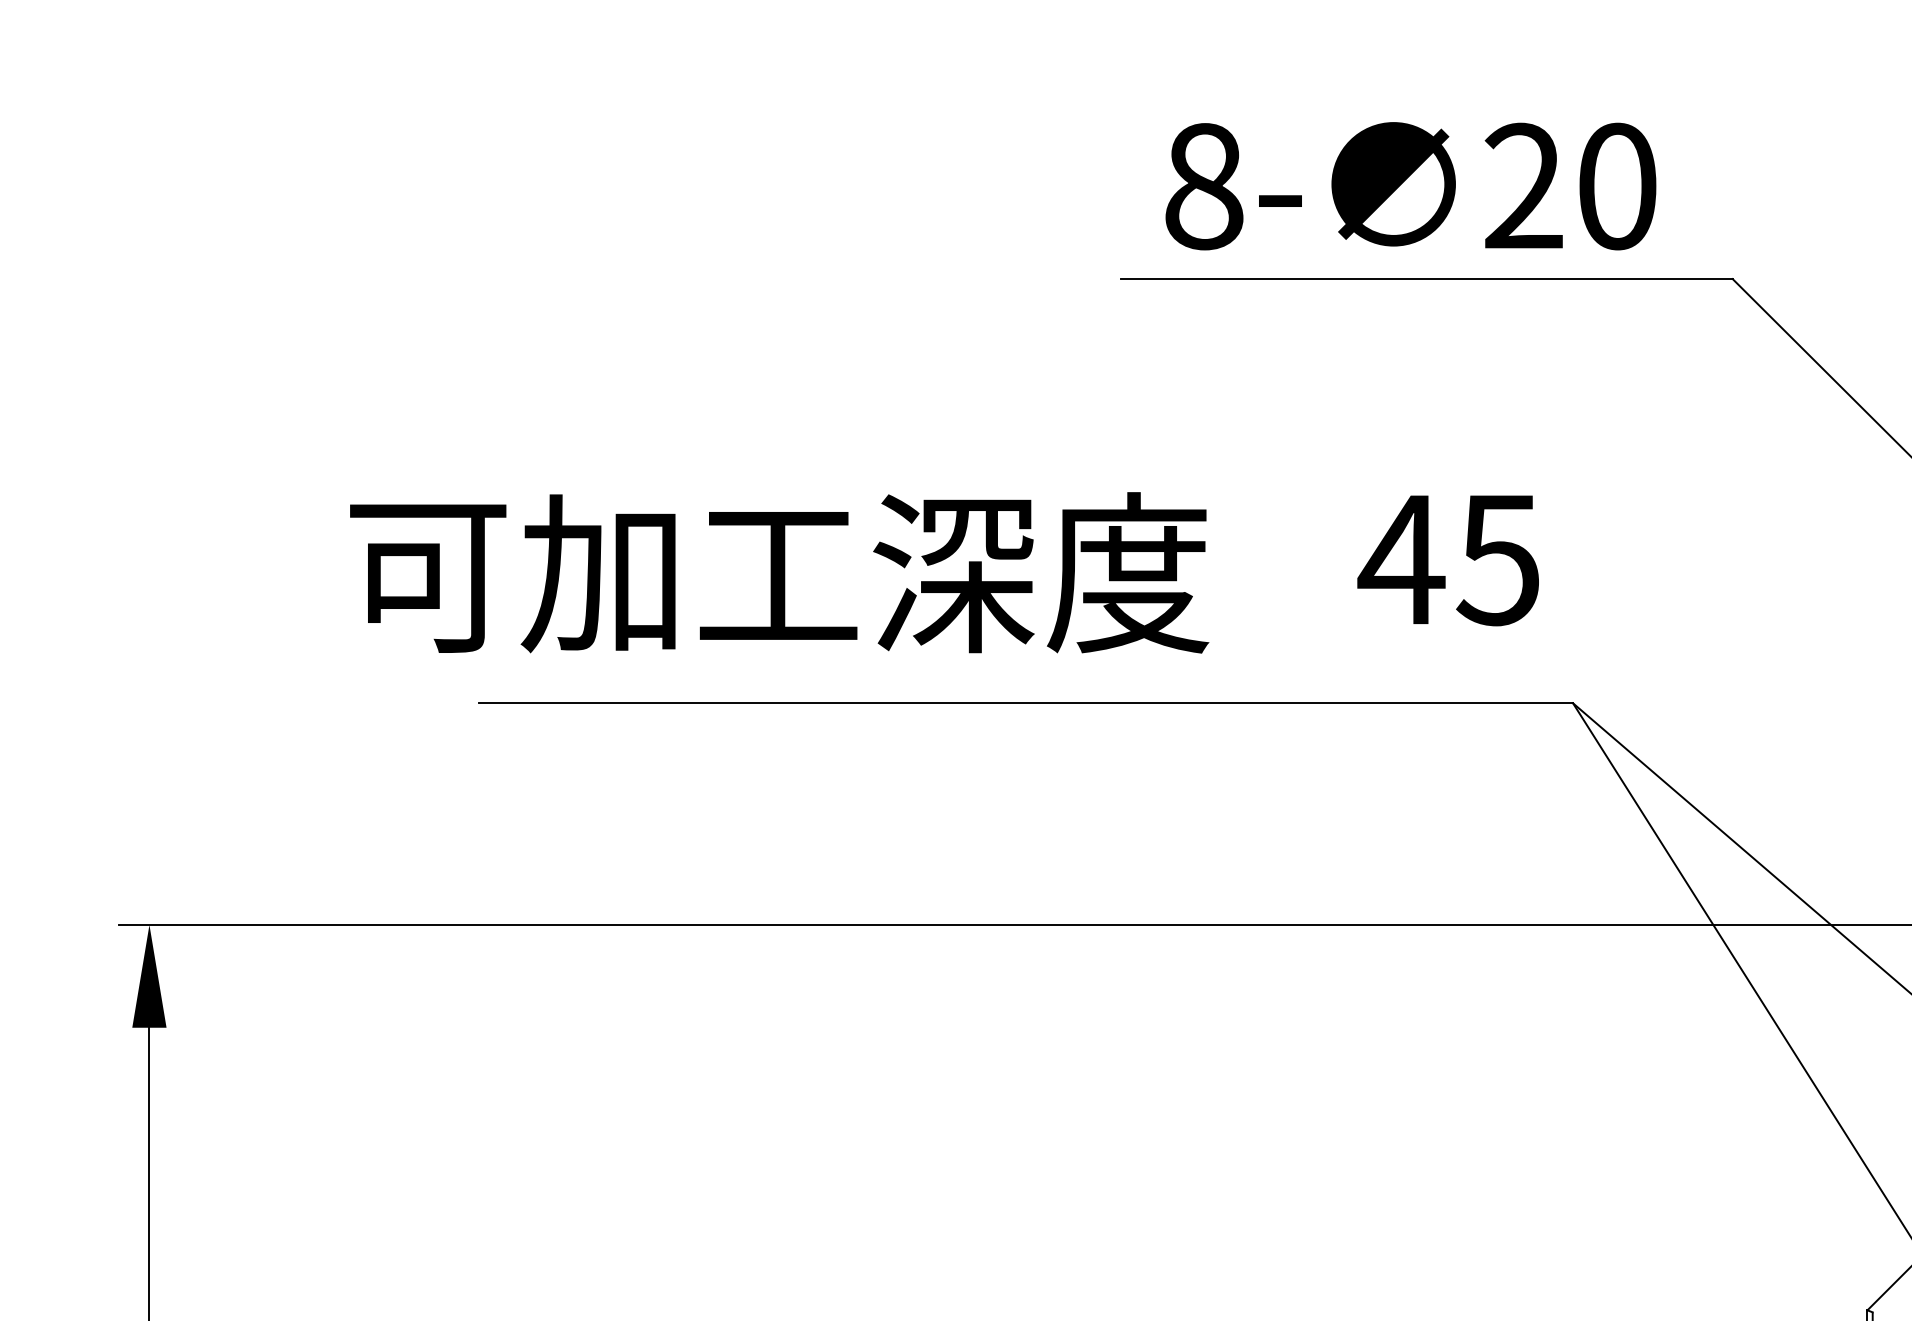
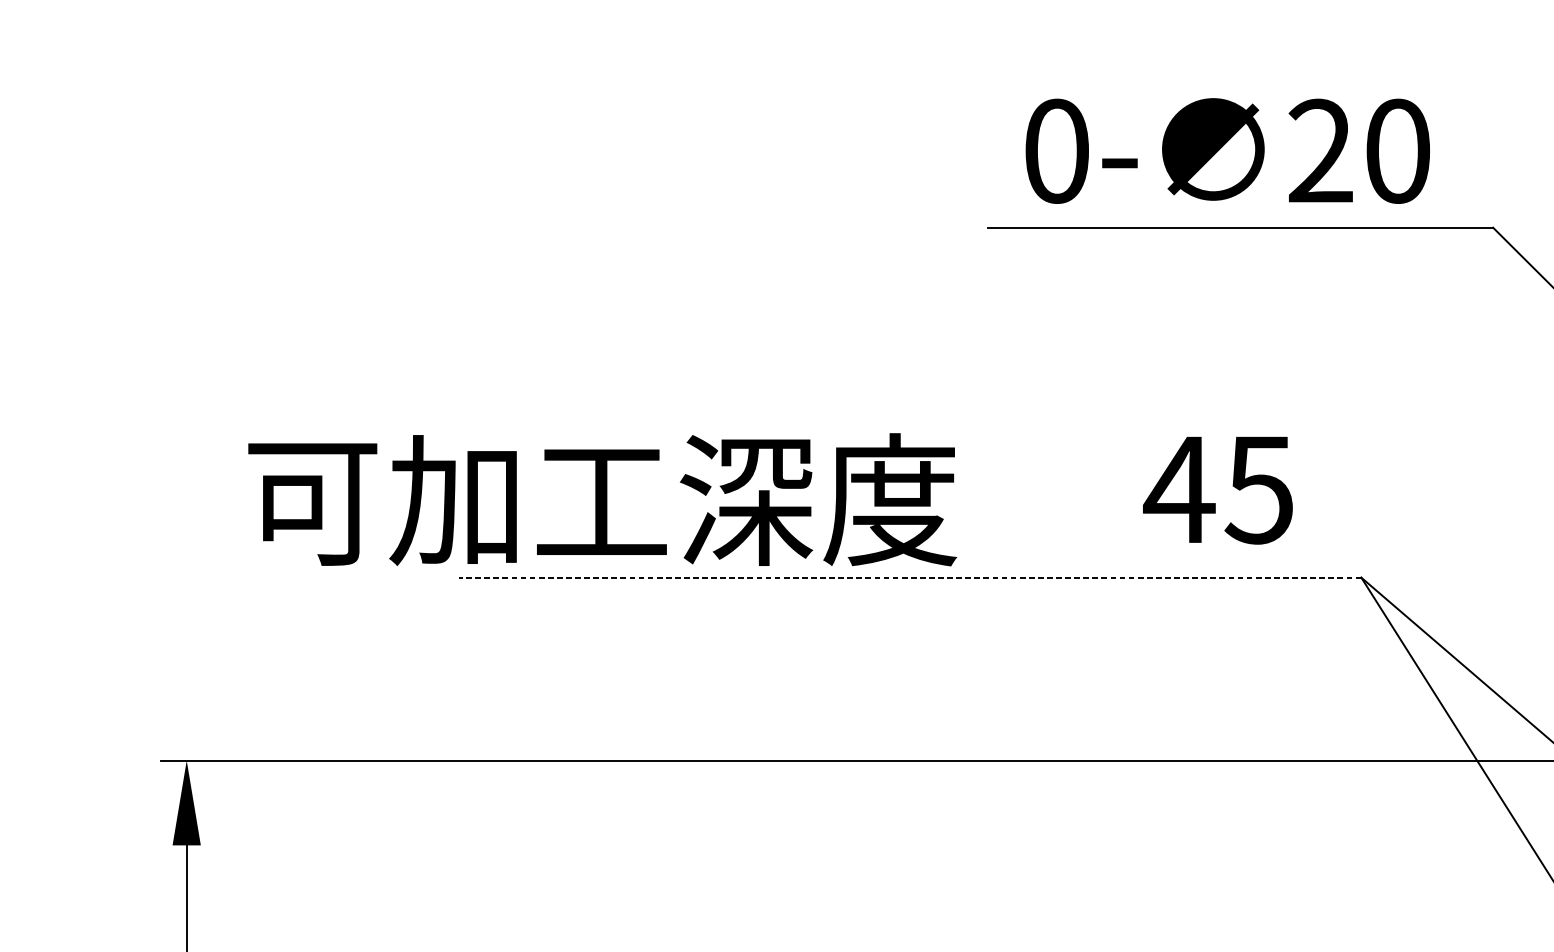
text: (1204, 186) -> (1057, 151), 8- -> 0-
text: (1447, 560) -> (1217, 490), moved
text: (779, 572) -> (602, 499), moved
line: (1026, 703) -> (910, 577), solid -> dashed

